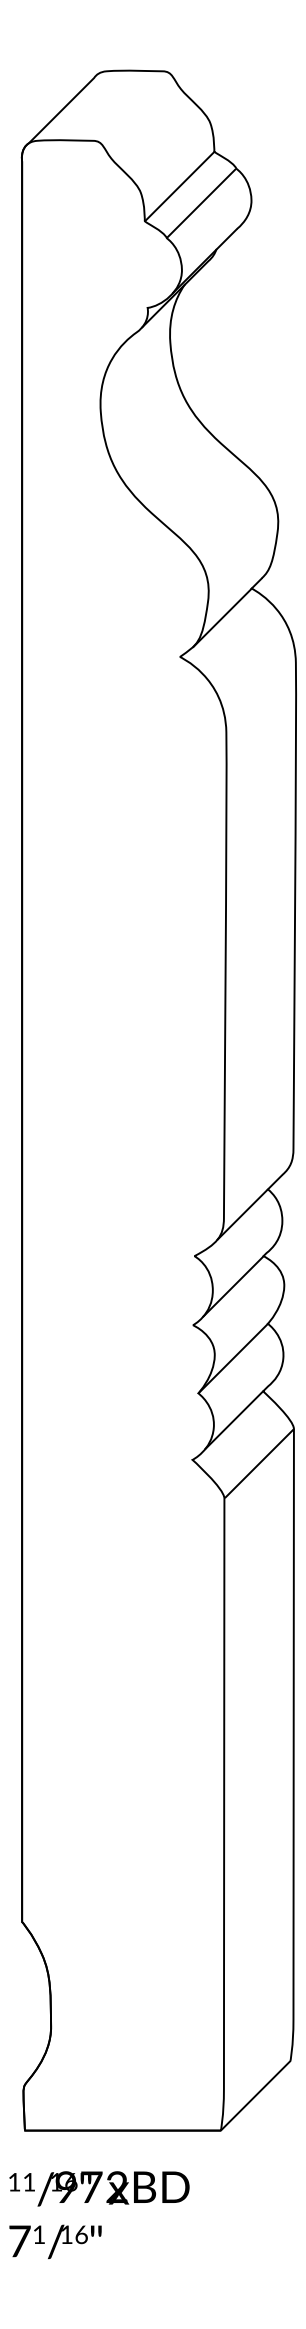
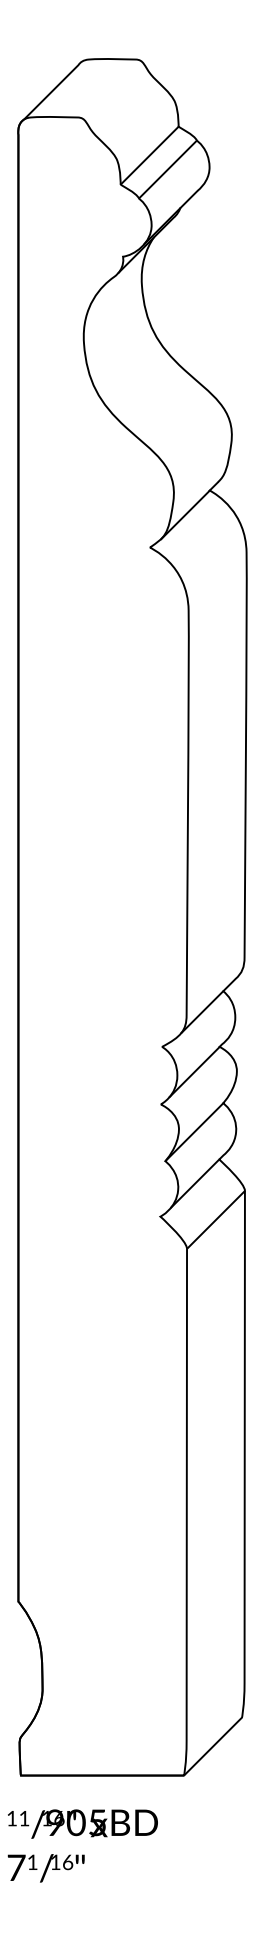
text: (103, 2187) -> (86, 1822), 972BD -> 905BD

